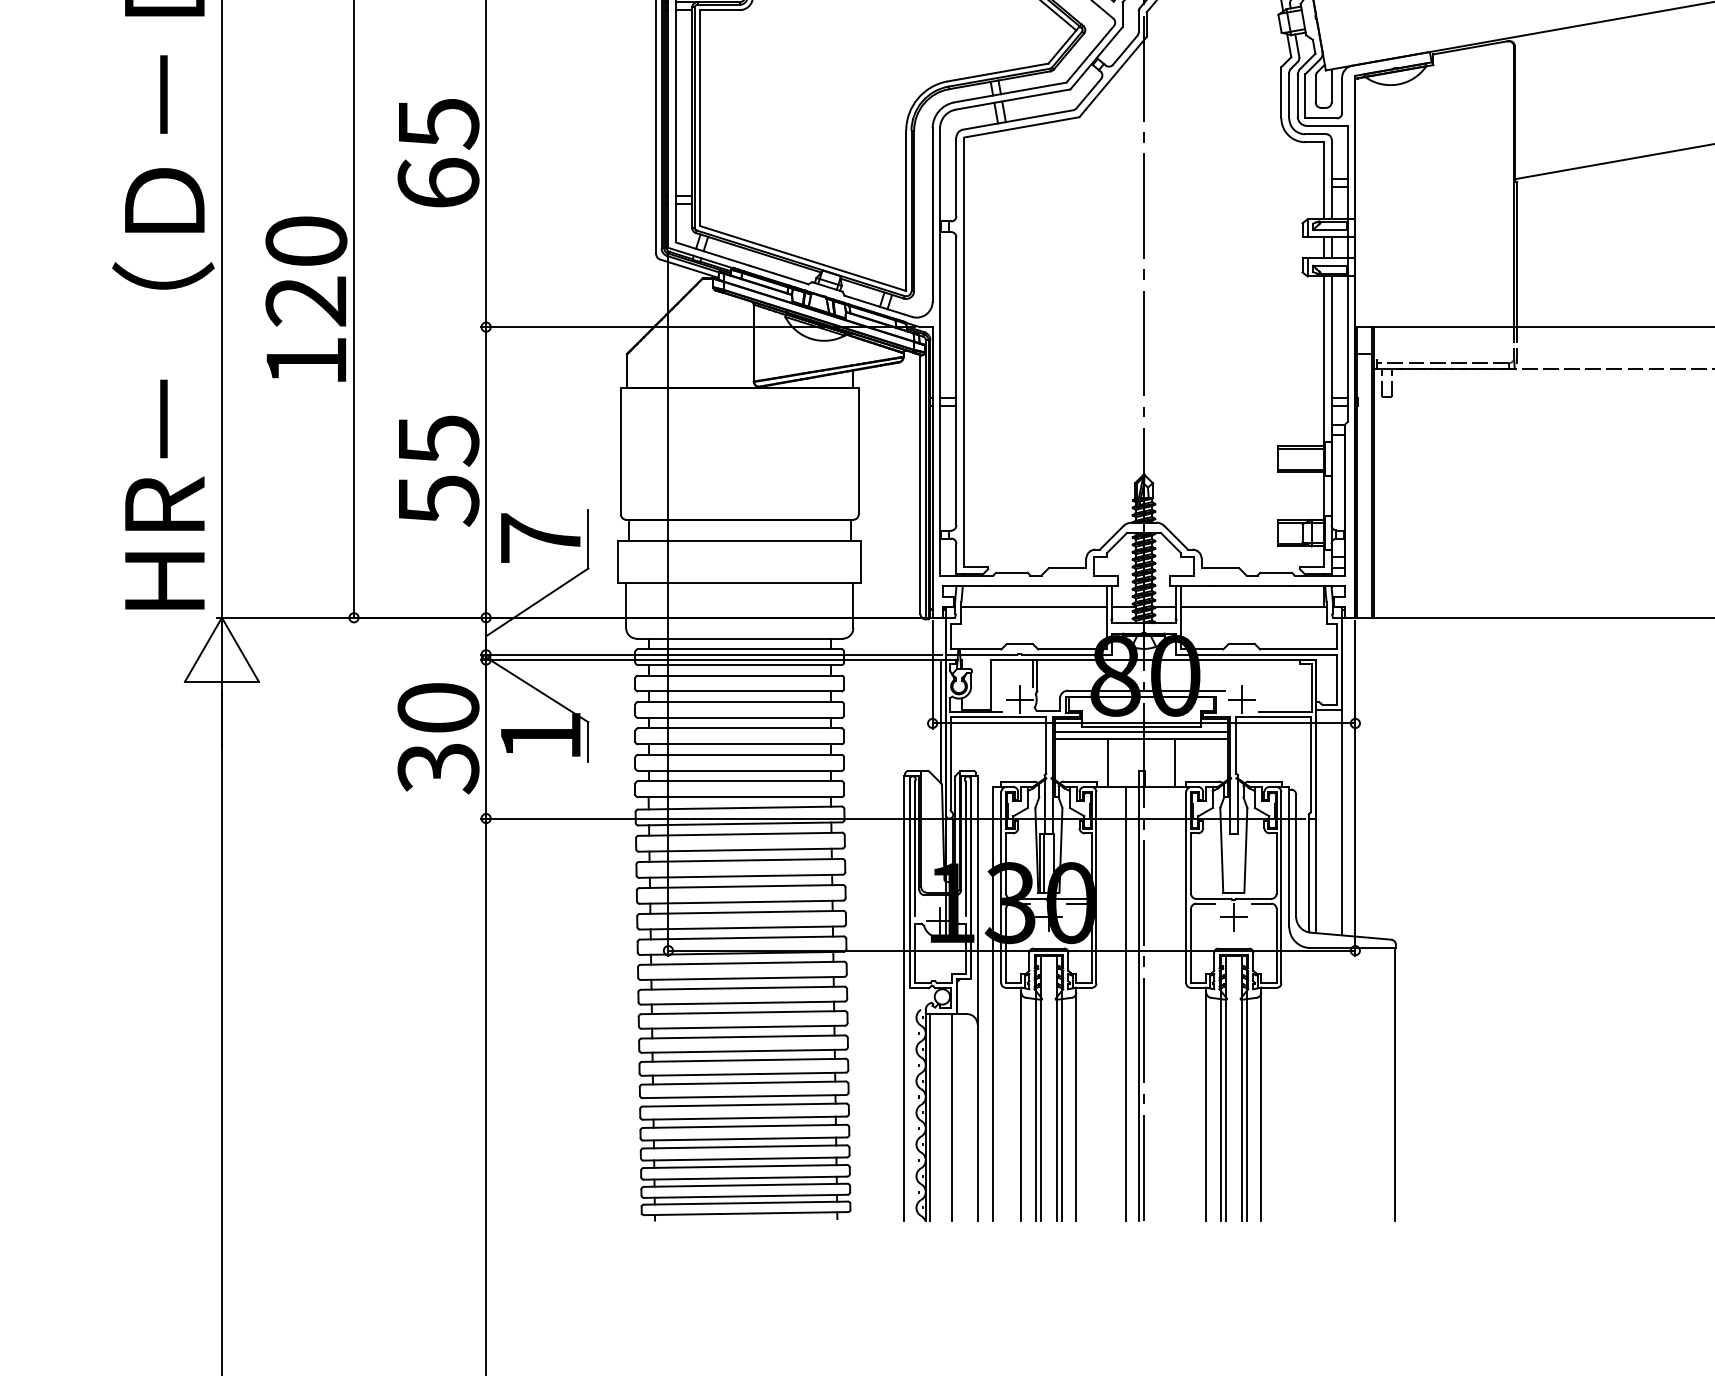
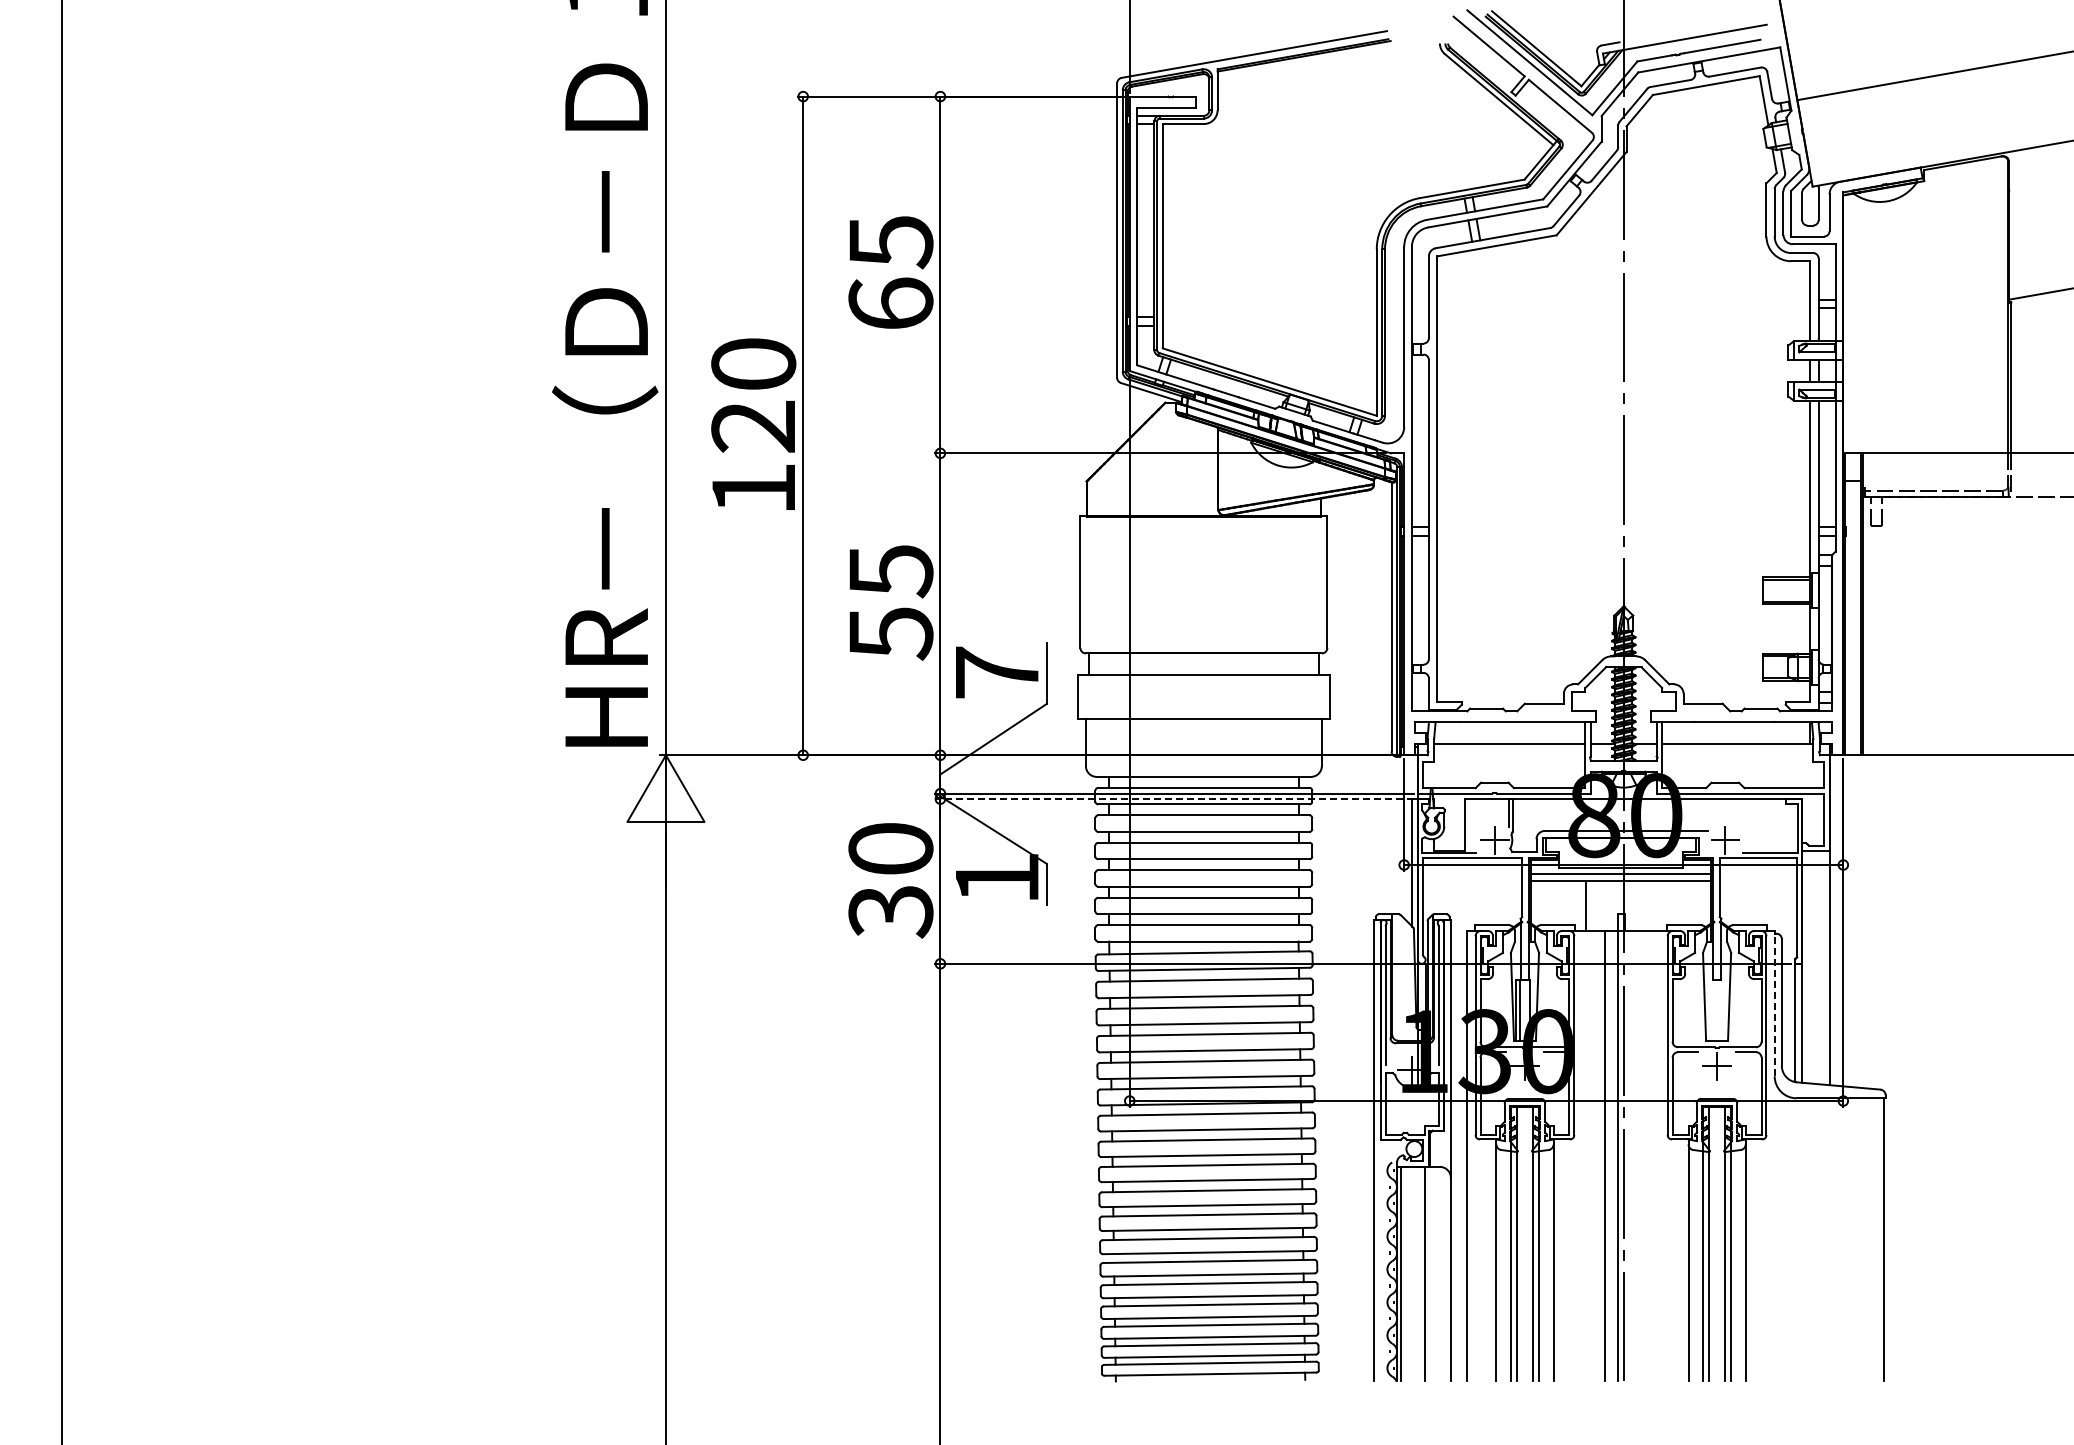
line: (711, 660) -> (1174, 799), solid -> dashed
line: (1175, 762) -> (1656, 905), removed
line: (1289, 857) -> (1774, 1004), solid -> dashed

